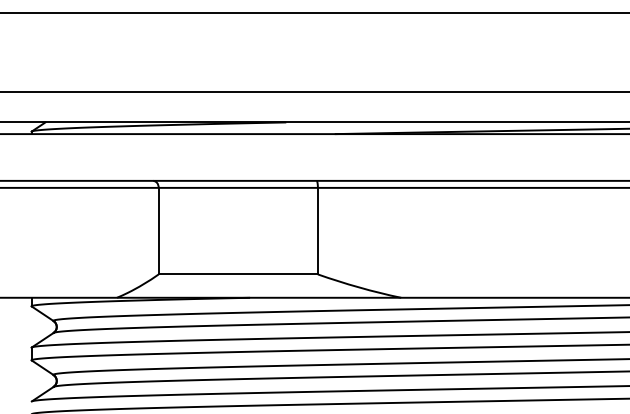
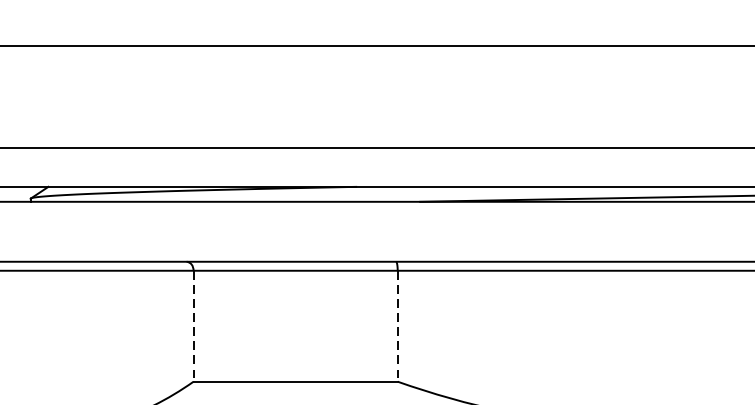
line: (158, 231) -> (193, 326), solid -> dashed
line: (317, 231) -> (397, 326), solid -> dashed

